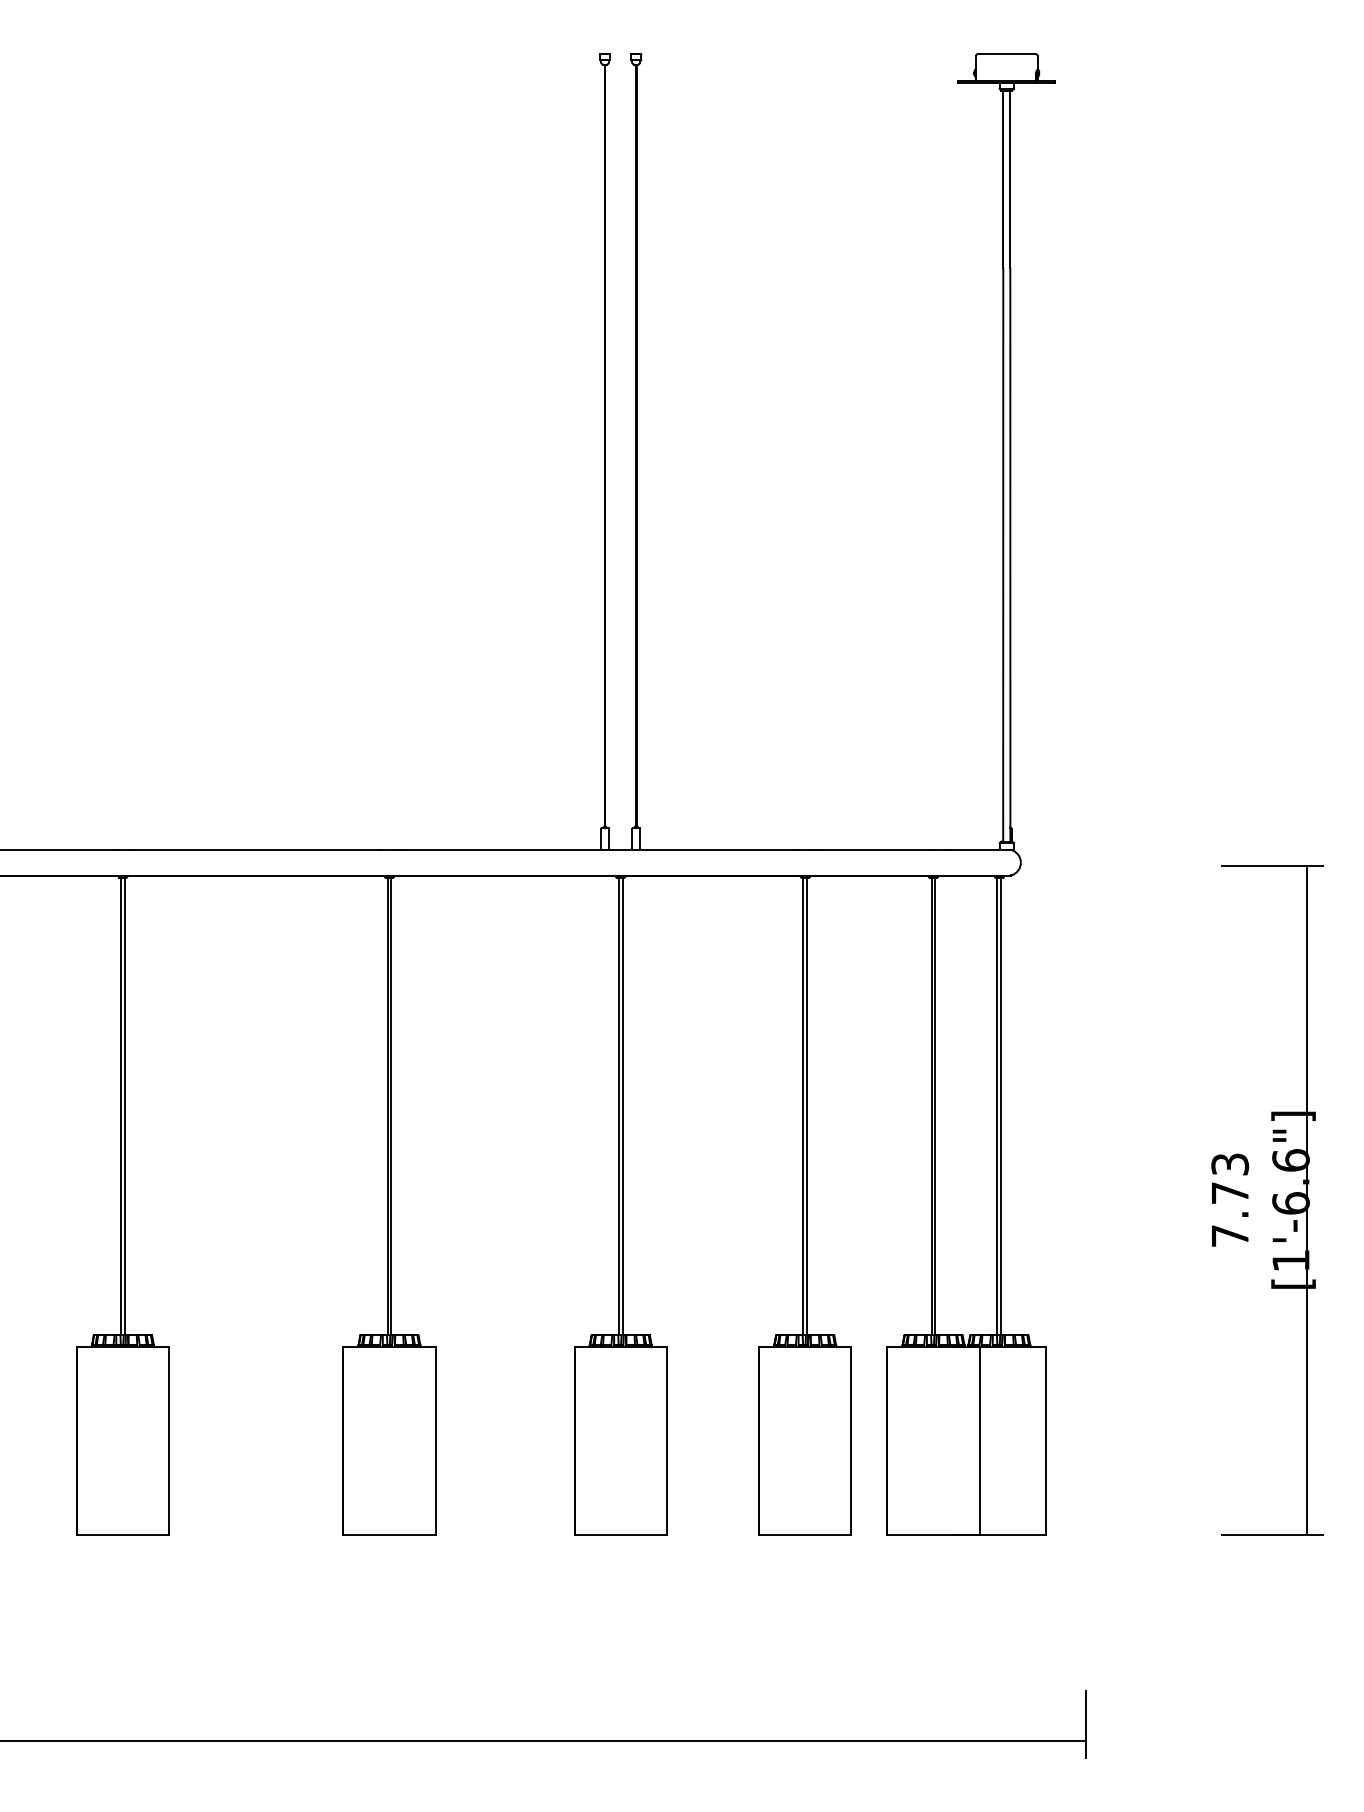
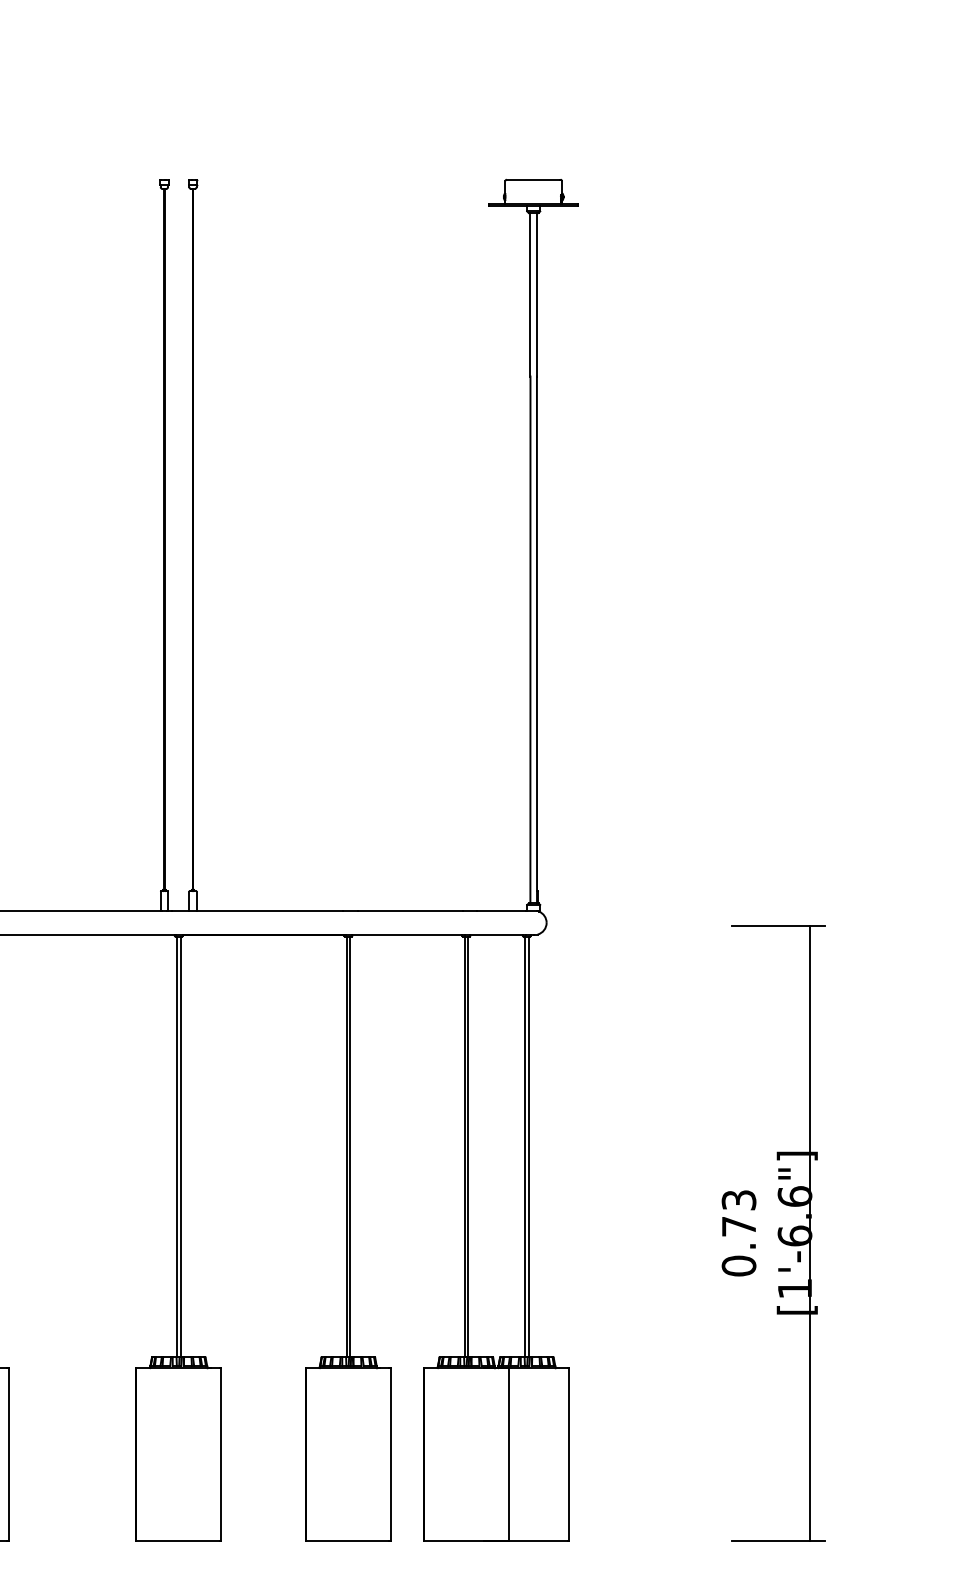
text: (1230, 1235) -> (739, 1265), 7.73 -> 0.73

